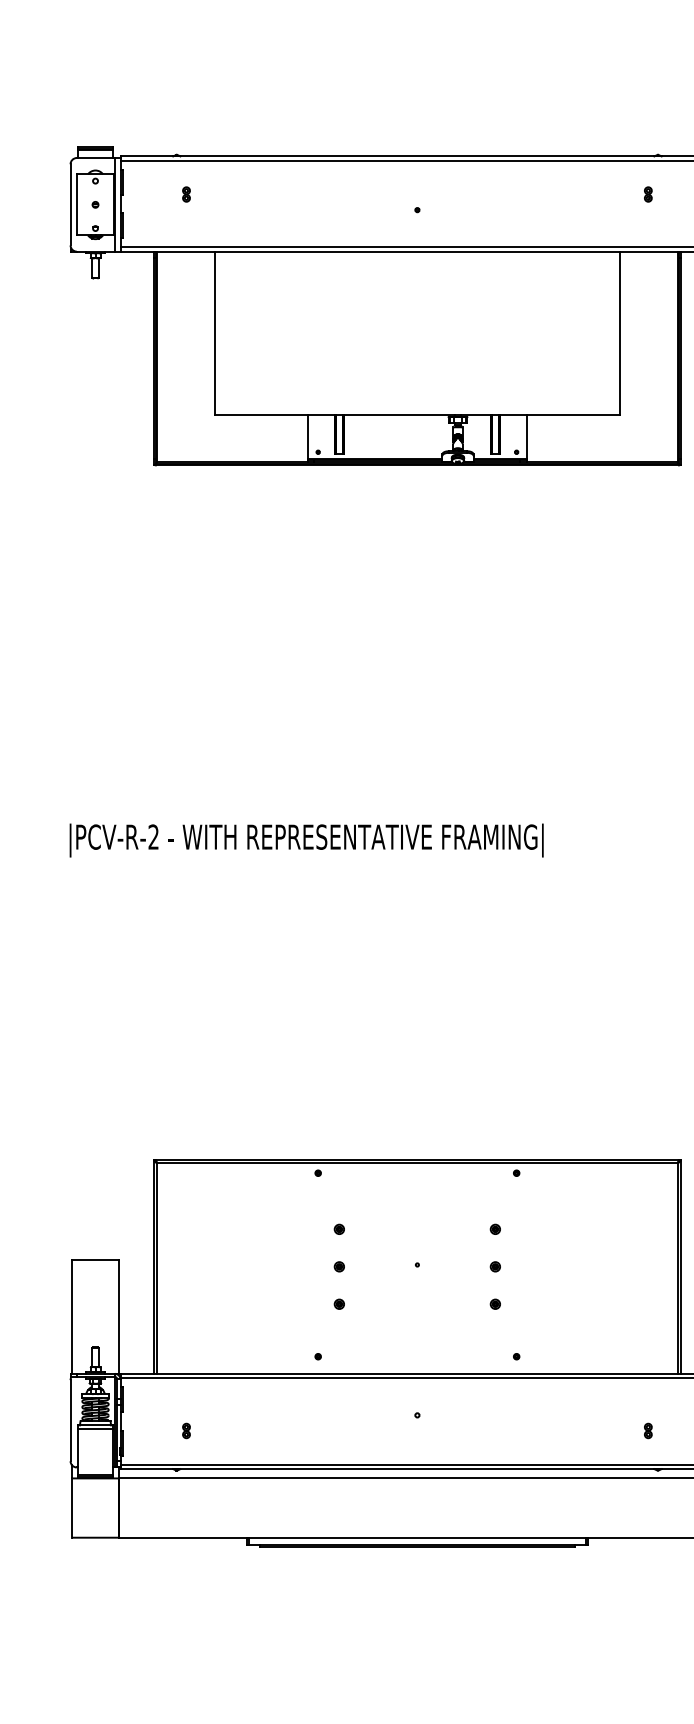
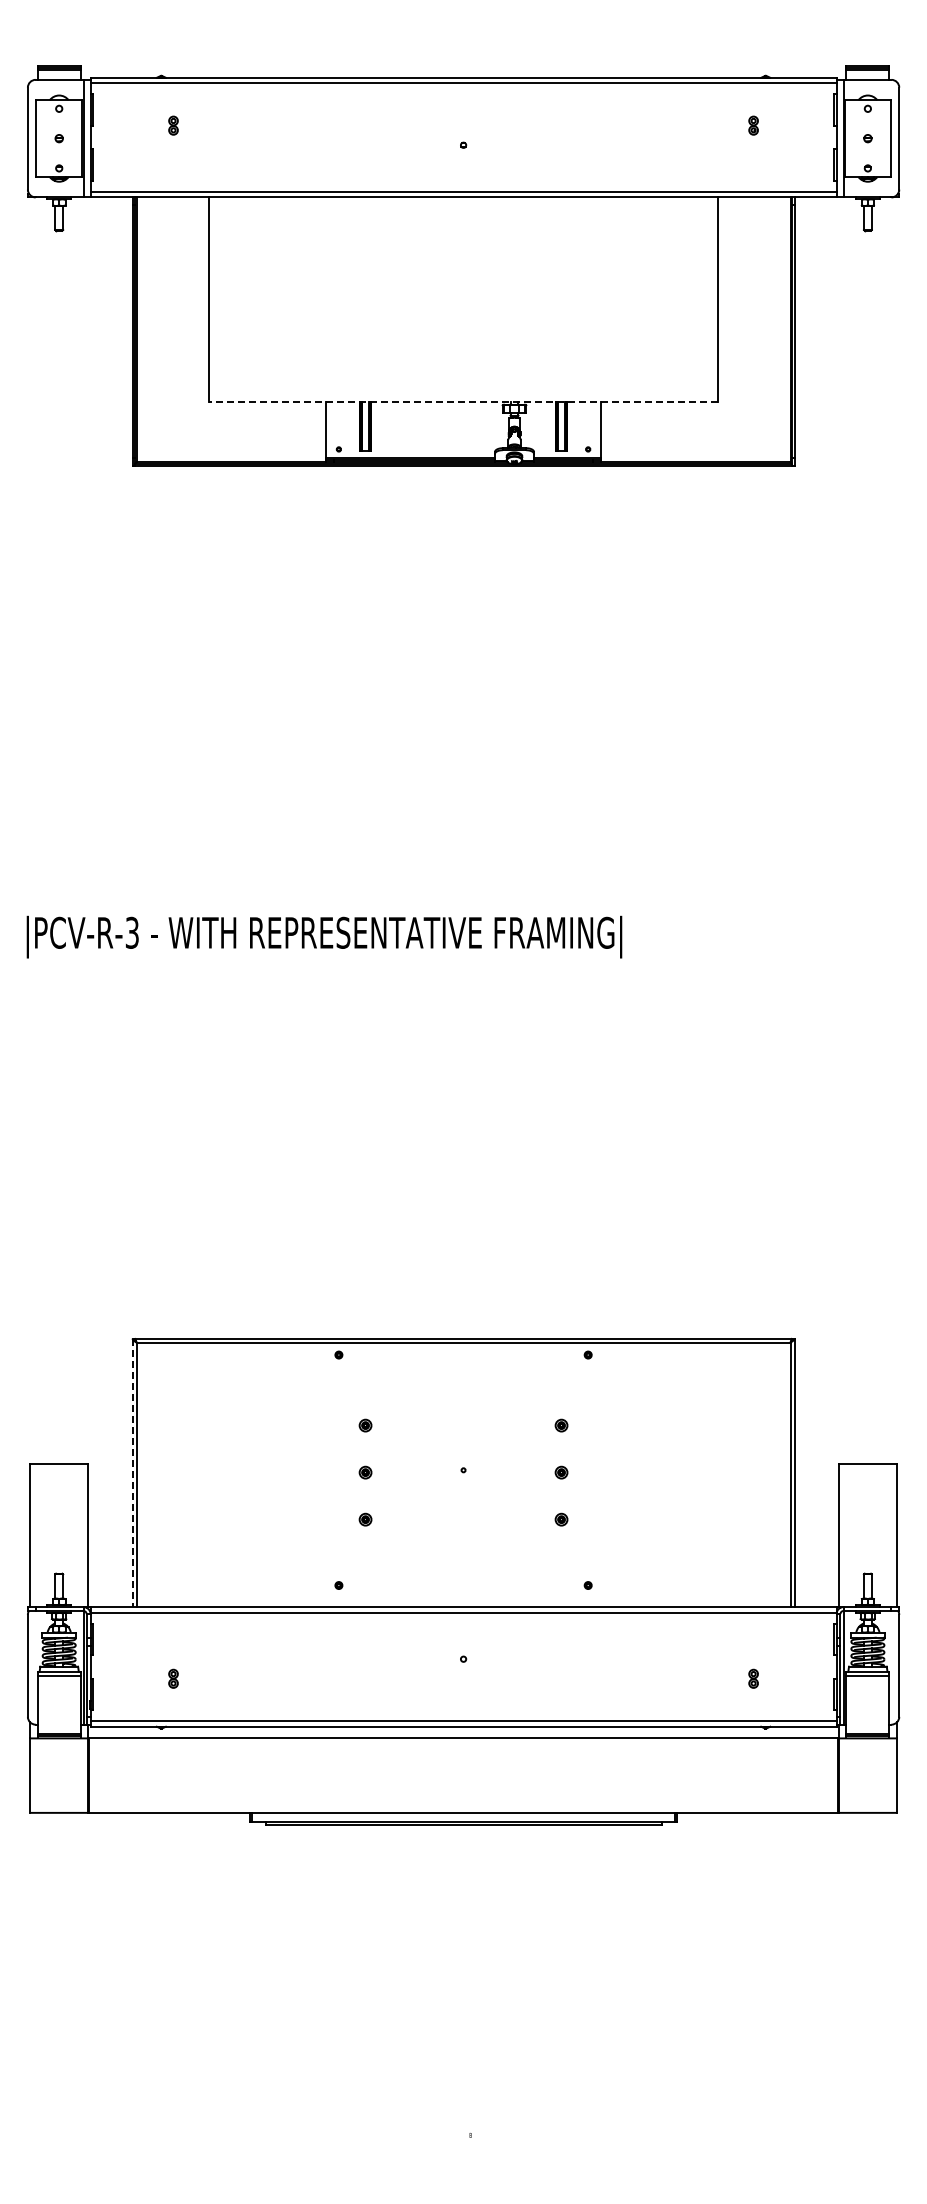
line: (417, 414) -> (463, 402), solid -> dashed
text: (153, 836) -> (131, 932), |PCV-R-2 -> |PCV-R-3
line: (153, 1267) -> (132, 1473), solid -> dashed

